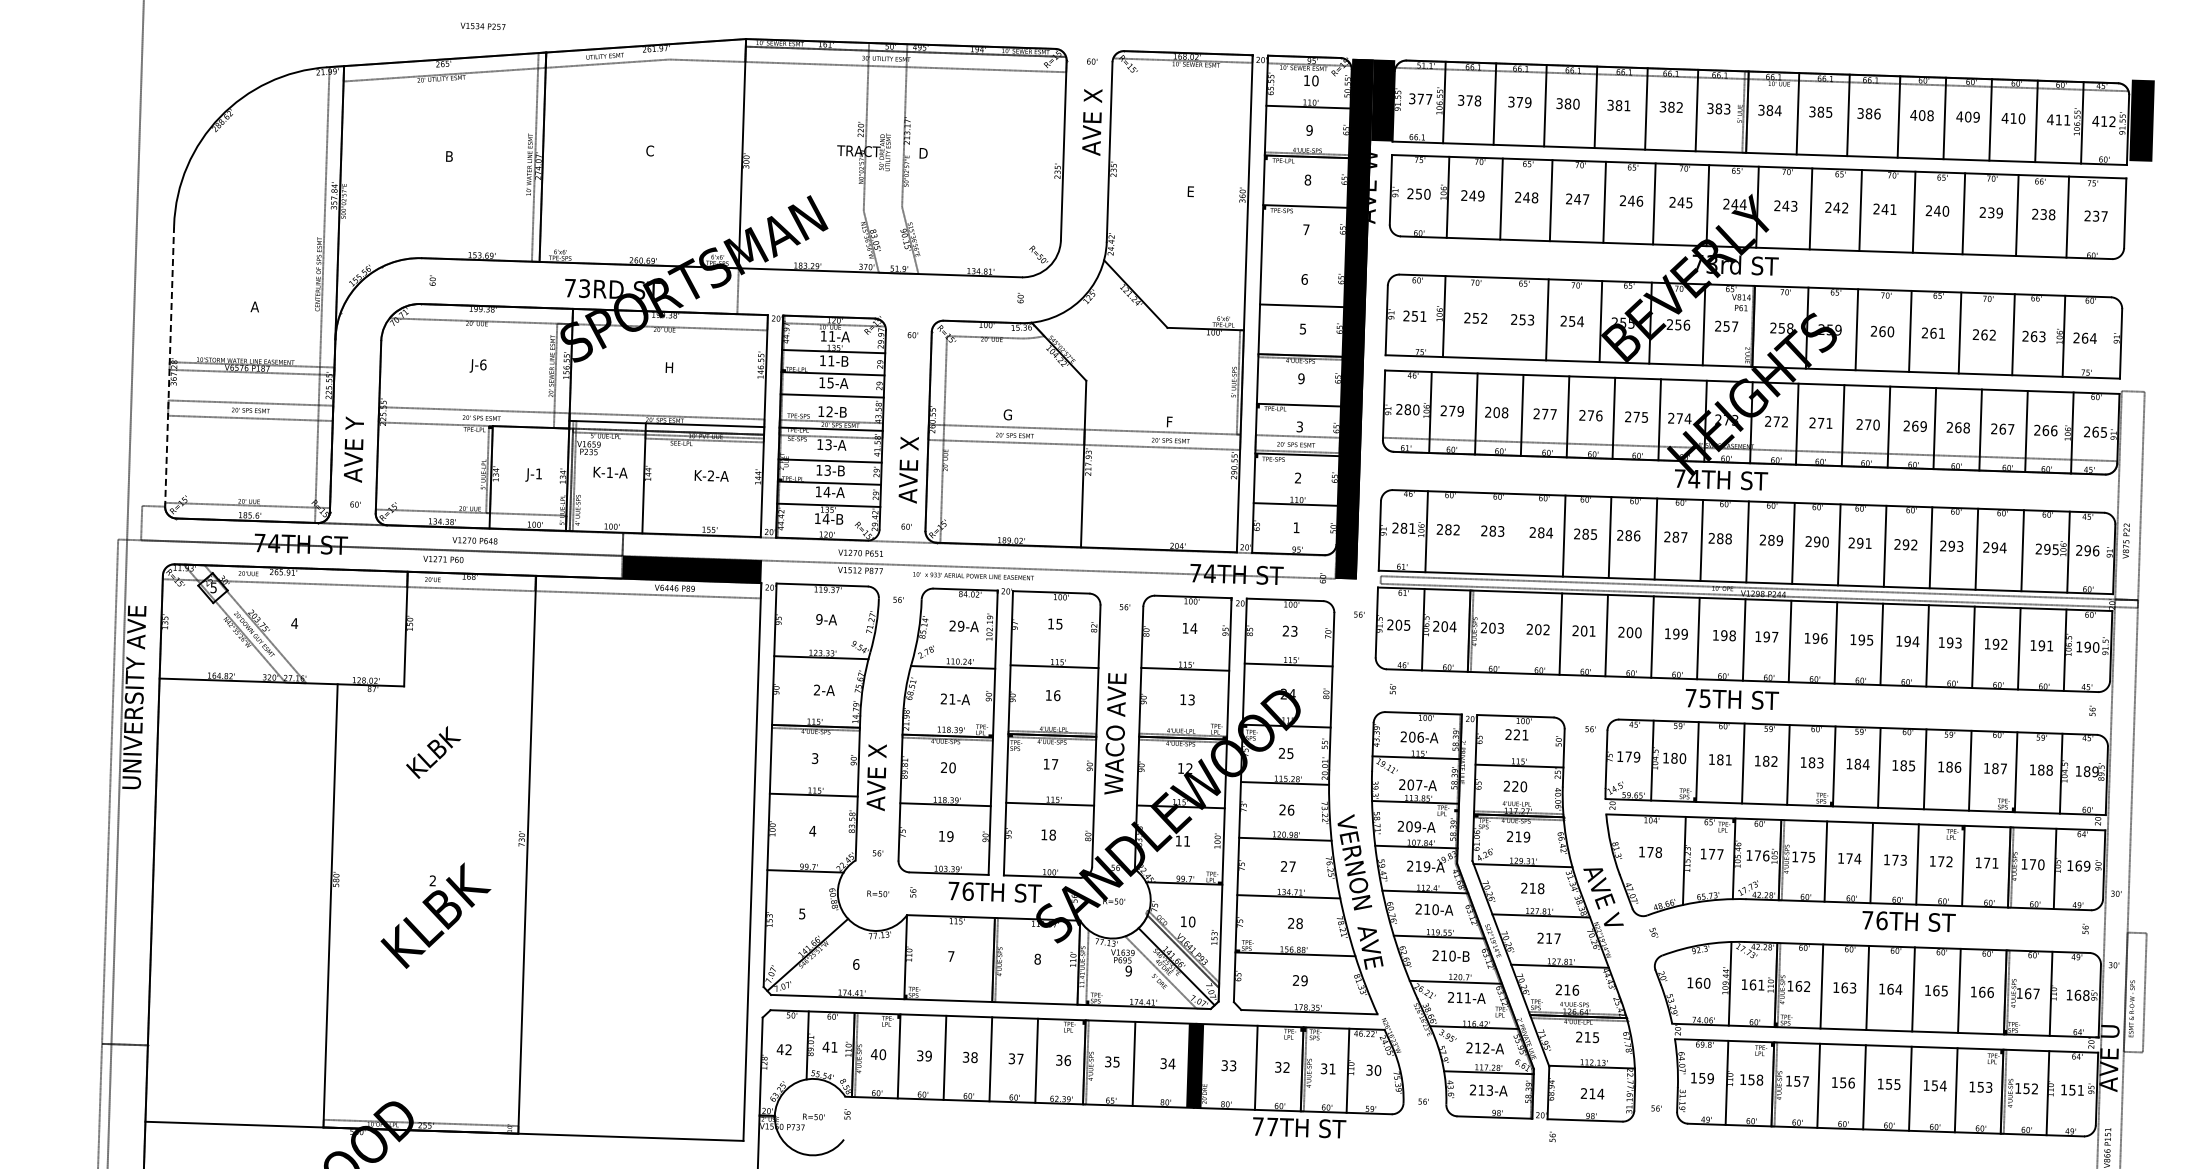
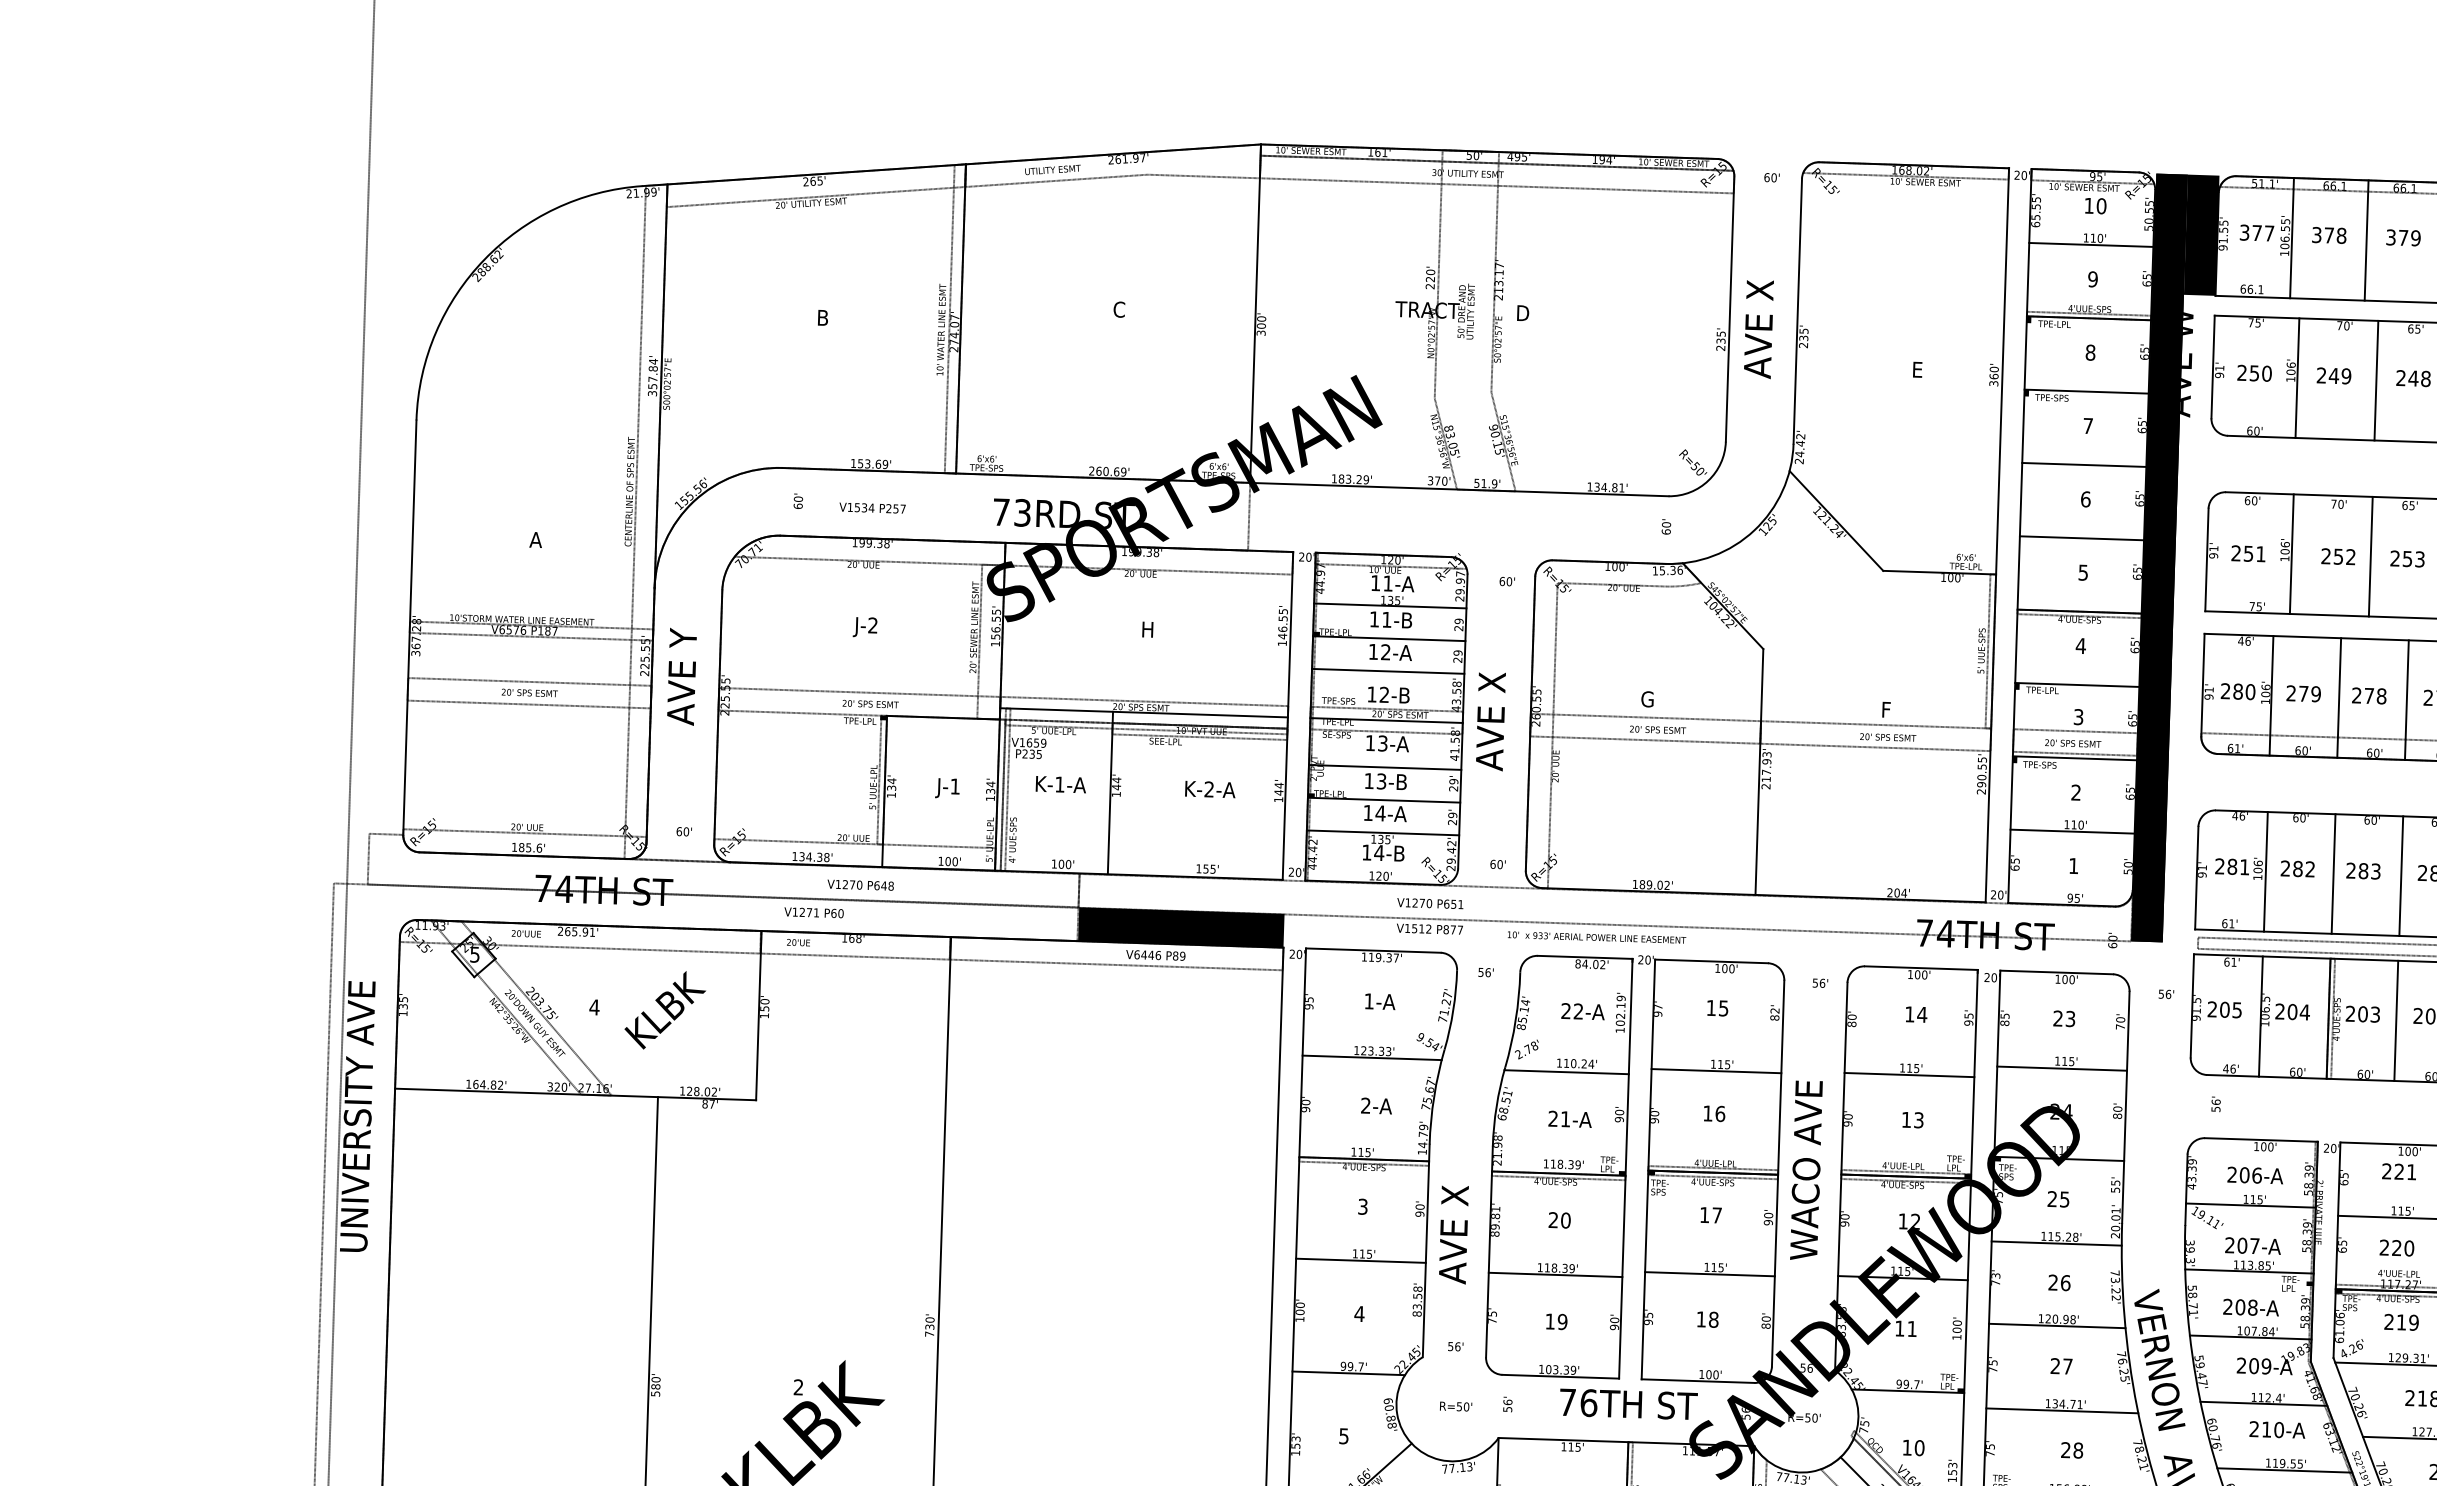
text: (482, 25) -> (871, 506), moved
text: (1092, 122) -> (1759, 329), moved
line: (1303, 255) -> (2084, 464), added
line: (1497, 317) -> (2370, 555), added
text: (483, 364) -> (873, 624), J-6 -> J-2
line: (169, 366) -> (409, 627), dashed -> solid
text: (1300, 378) -> (2079, 645), 9 -> 4
text: (830, 382) -> (1385, 651), 15-A -> 12-A
text: (1496, 412) -> (2368, 695), 208 -> 278
text: (353, 449) -> (681, 676), moved
text: (908, 469) -> (1490, 720), moved
line: (1472, 532) -> (2333, 873), added
line: (1518, 534) -> (2401, 875), added
text: (819, 619) -> (1369, 1001), 9-A -> 1-A
text: (960, 626) -> (1577, 1011), 29-A -> 22-A
line: (1514, 632) -> (2395, 1020), added
text: (433, 752) -> (665, 1010), moved
text: (1417, 826) -> (2252, 1307), 209-A -> 208-A
text: (1418, 866) -> (2253, 1366), 219-A -> 209-A

